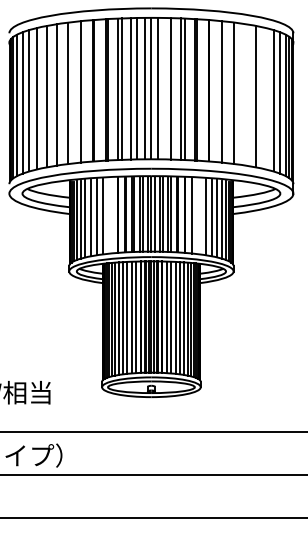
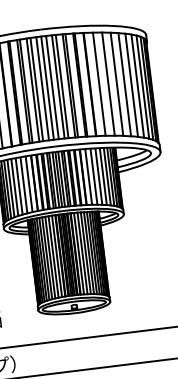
line: (166, 88) -> (58, 86), added
line: (245, 94) -> (116, 84), added
line: (265, 98) -> (131, 85), added
line: (110, 215) -> (29, 184), added
line: (199, 216) -> (94, 177), added

